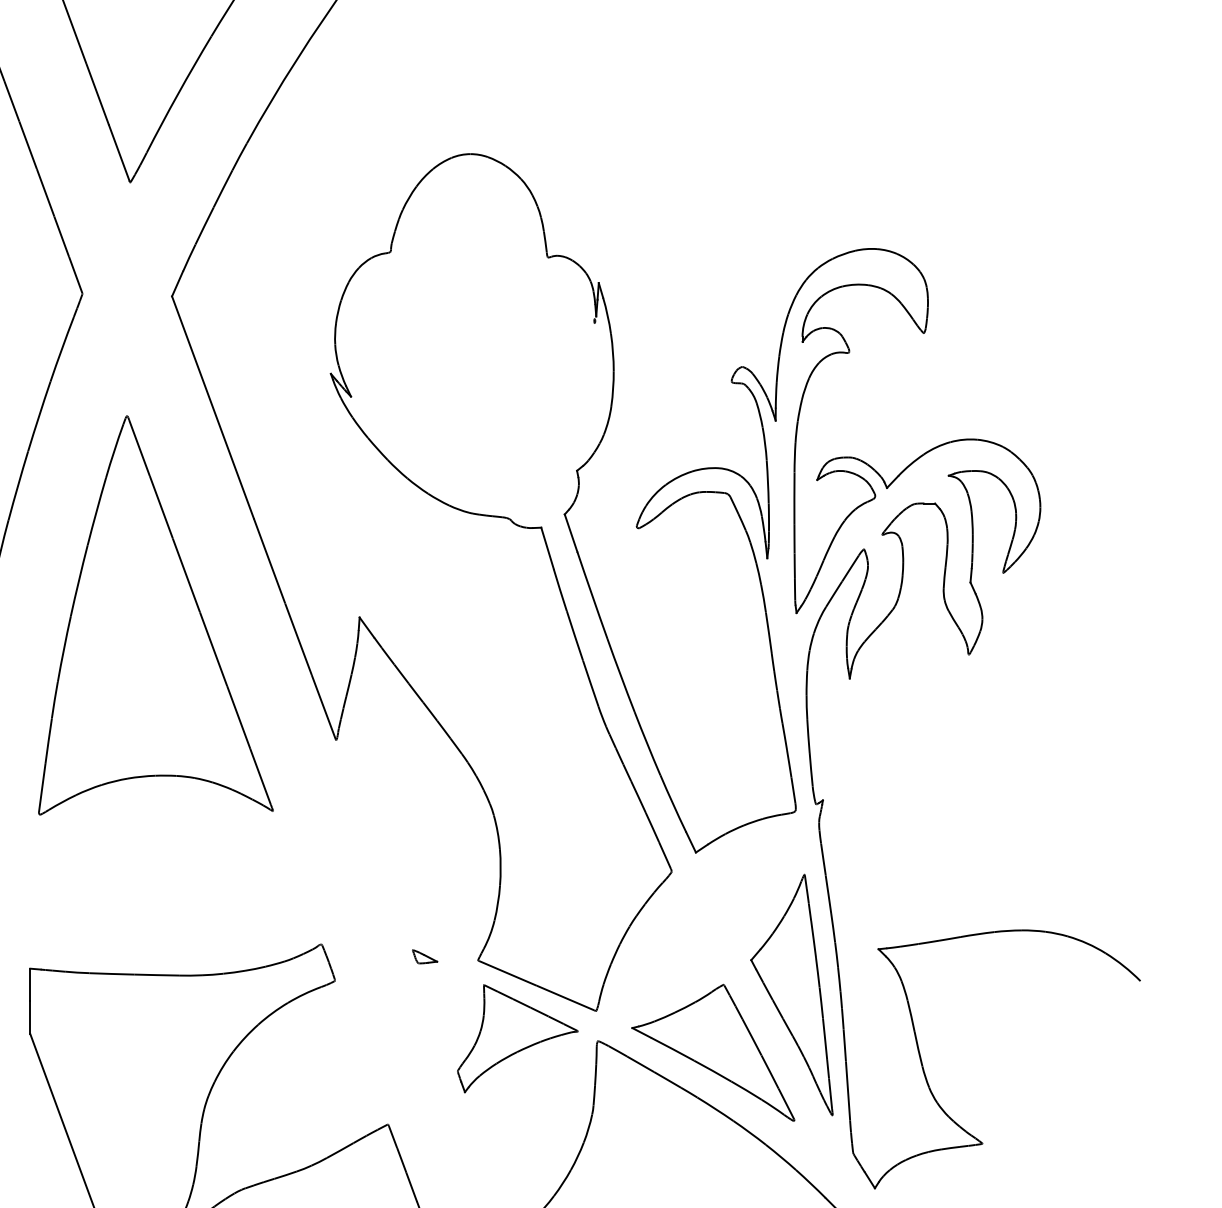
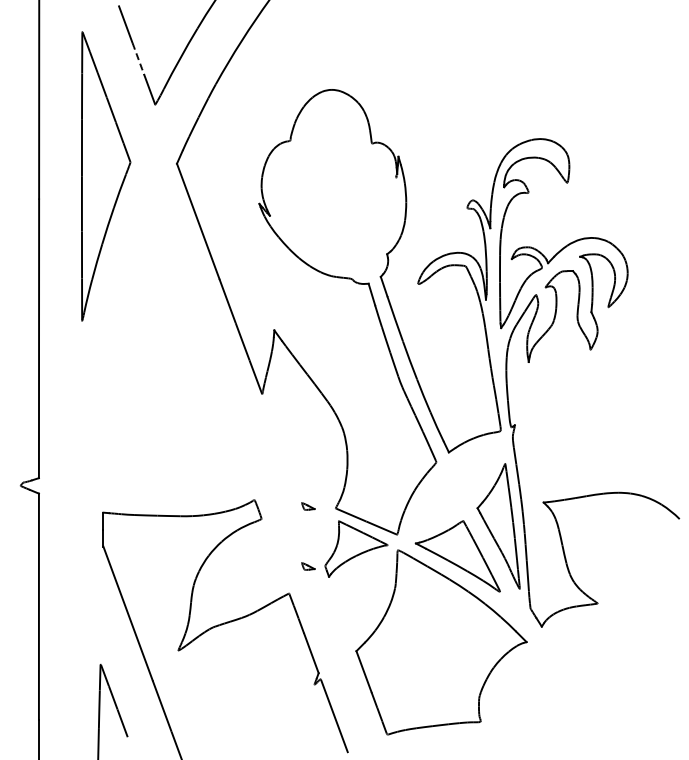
arc: (97, 95) -> (138, 59), solid -> dashed
part: (155, 615) -> (168, 329), removed
part: (425, 1072) -> (308, 566), added

